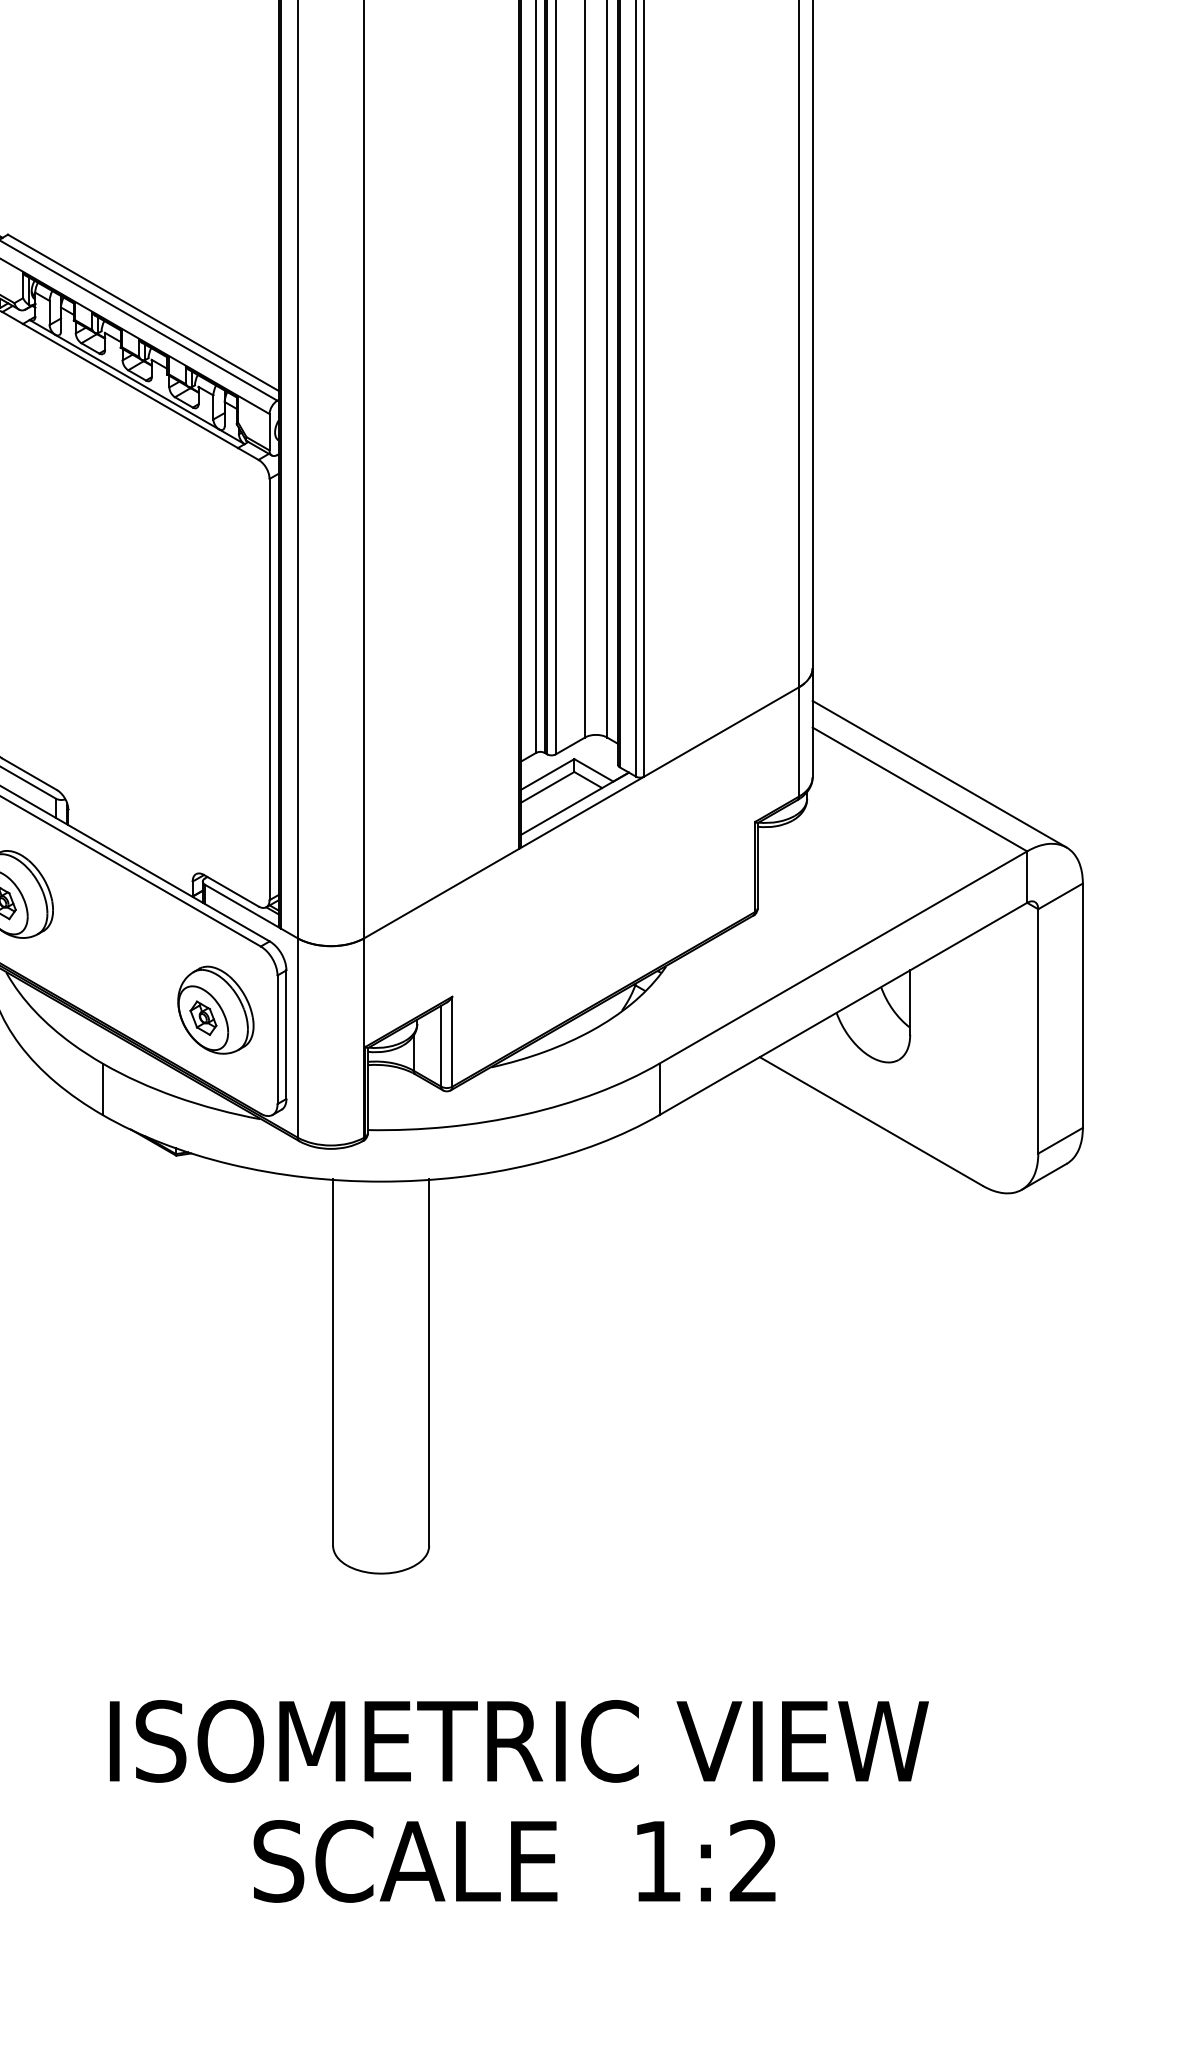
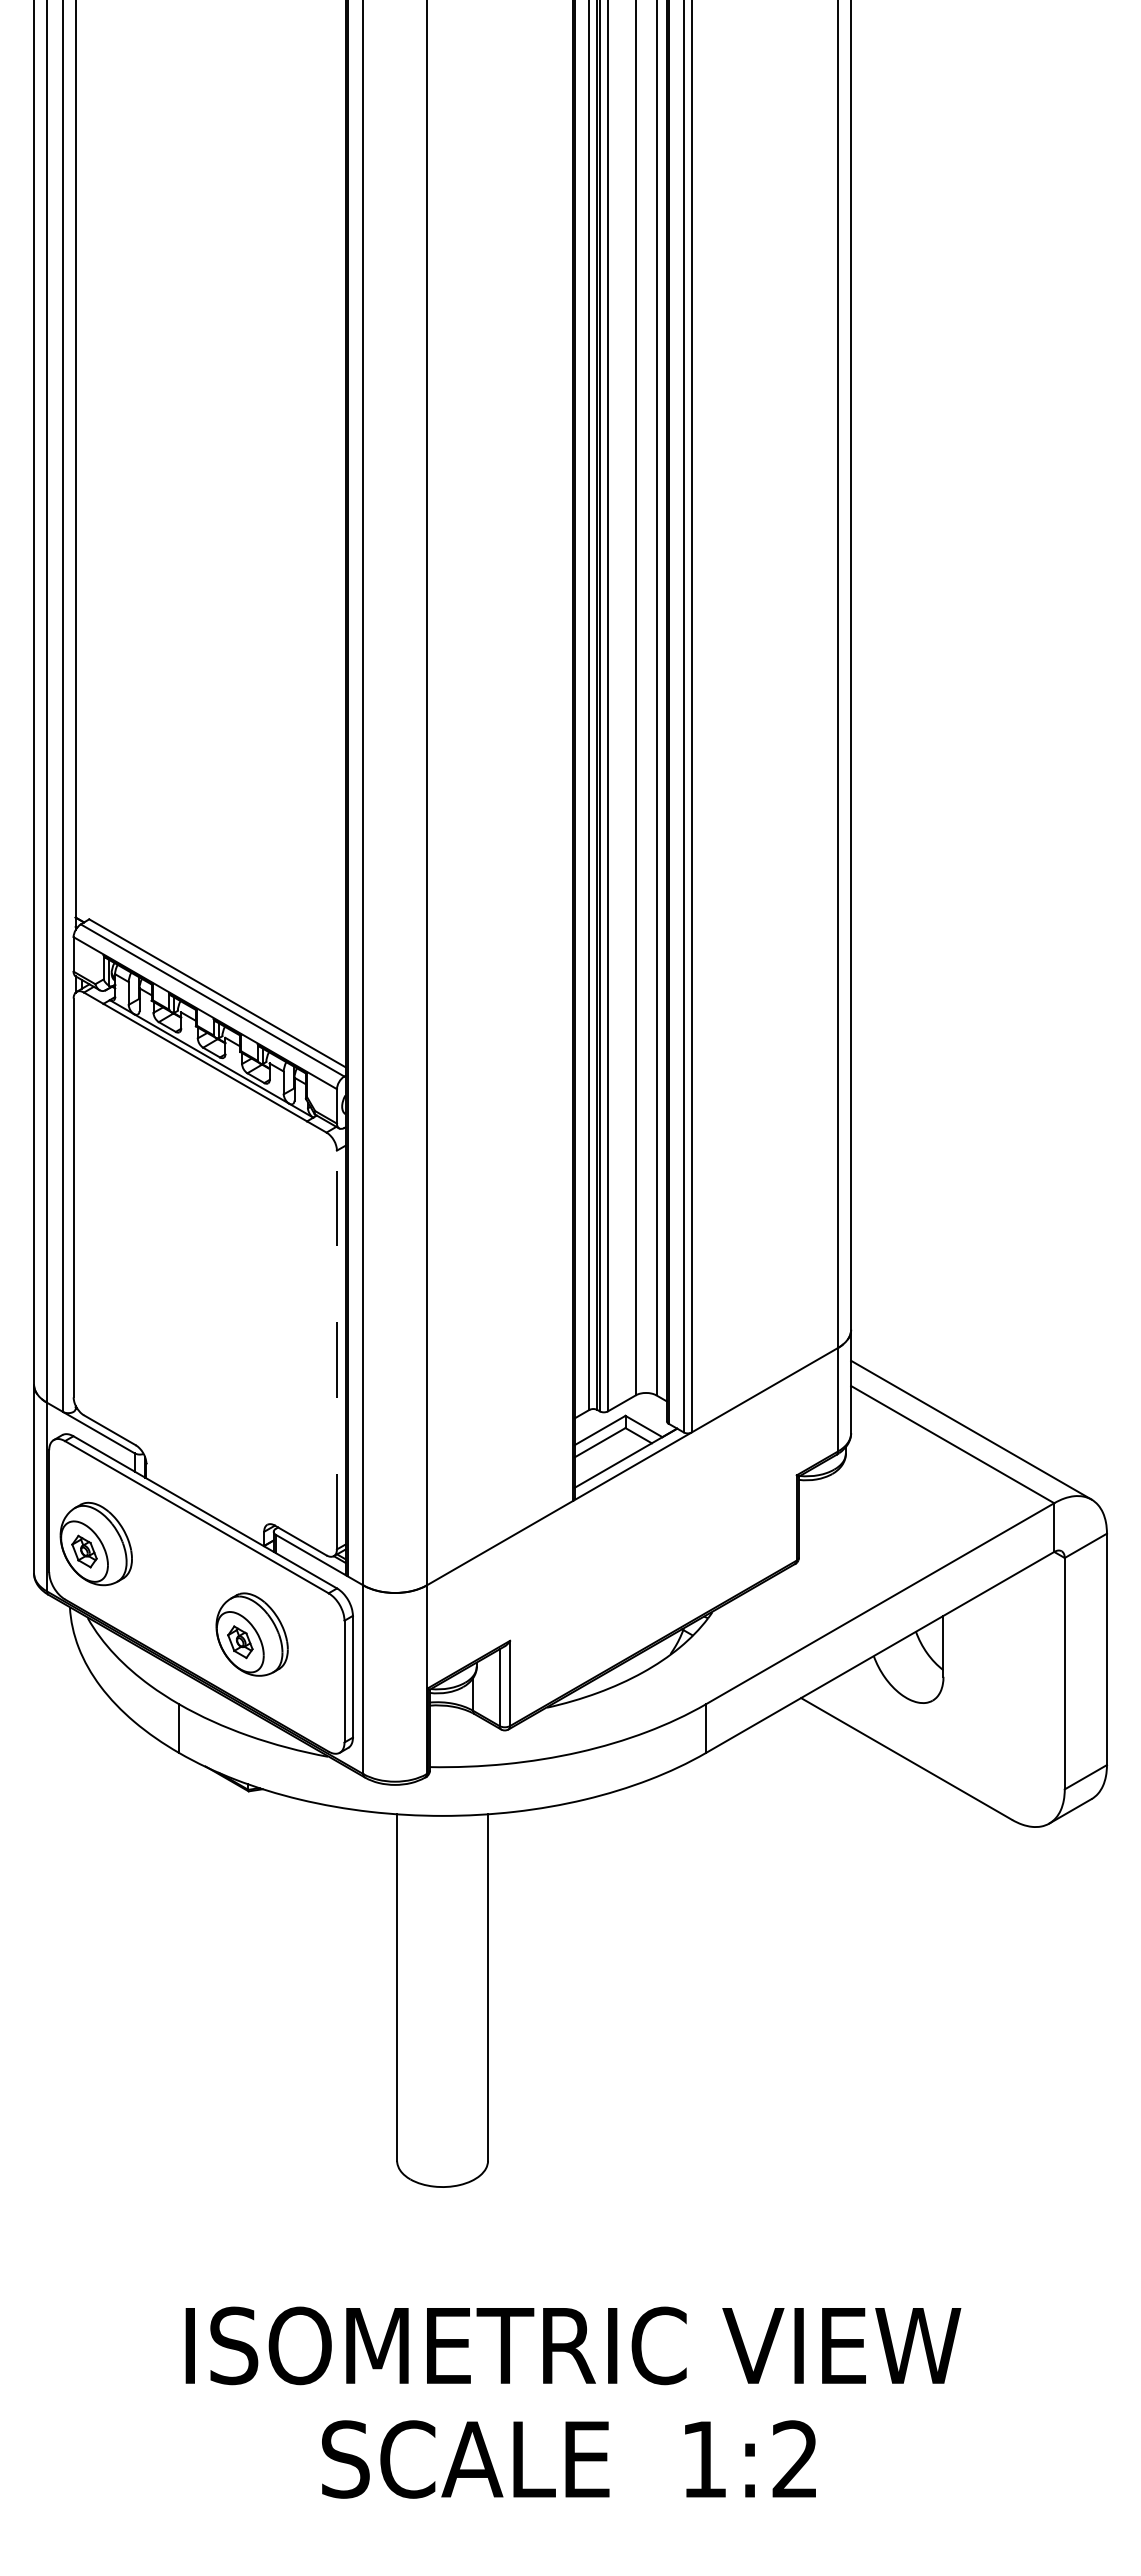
line: (269, 689) -> (336, 1349), solid -> dashed
part: (215, 1010) -> (251, 1634), moved

